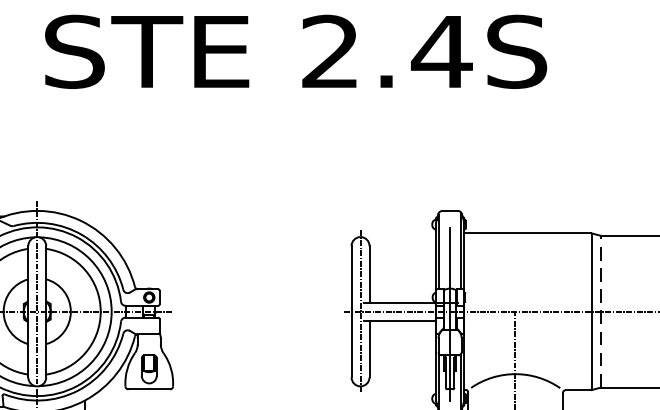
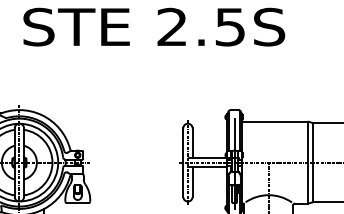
text: (442, 52) -> (230, 27), 2.4S -> 2.5S
line: (601, 311) -> (313, 162), dashed -> solid

